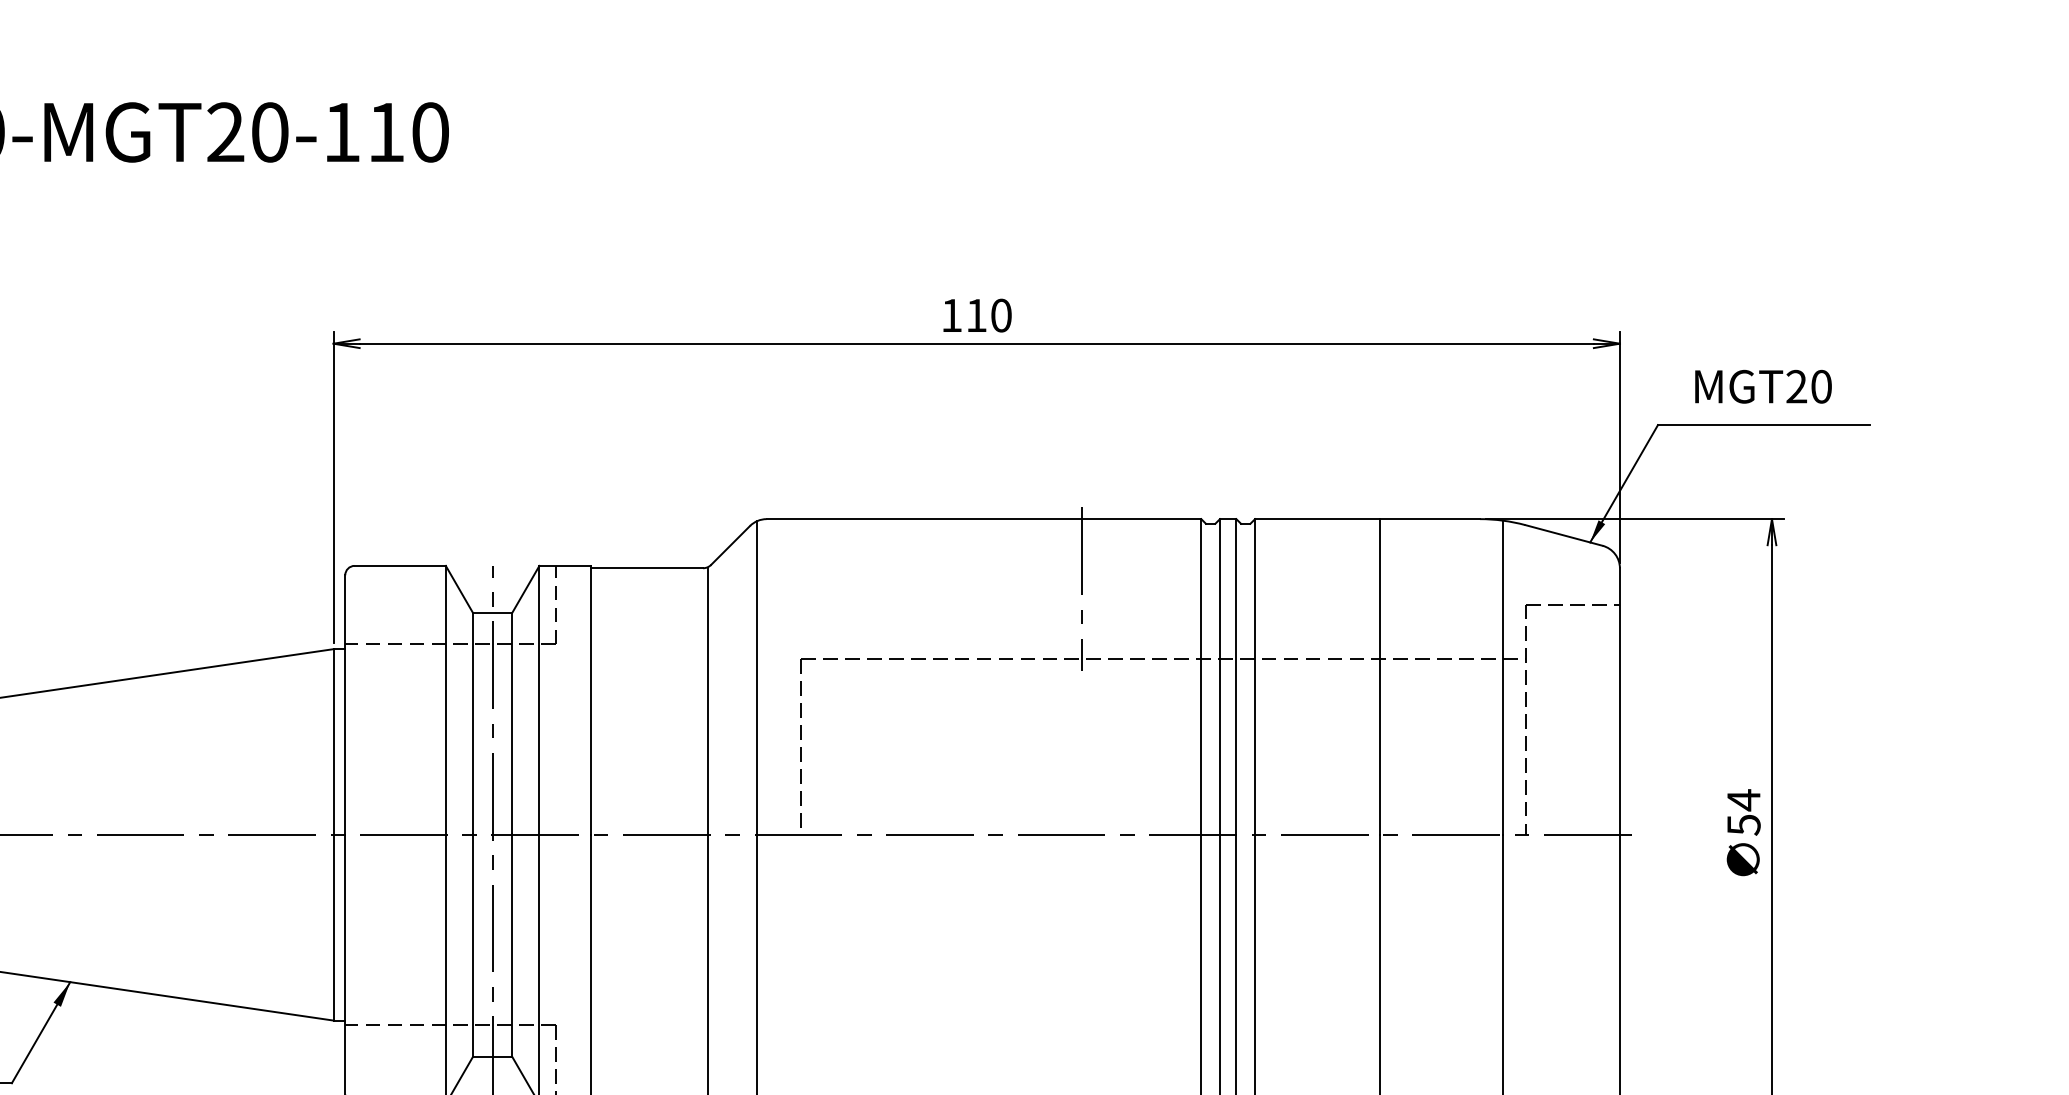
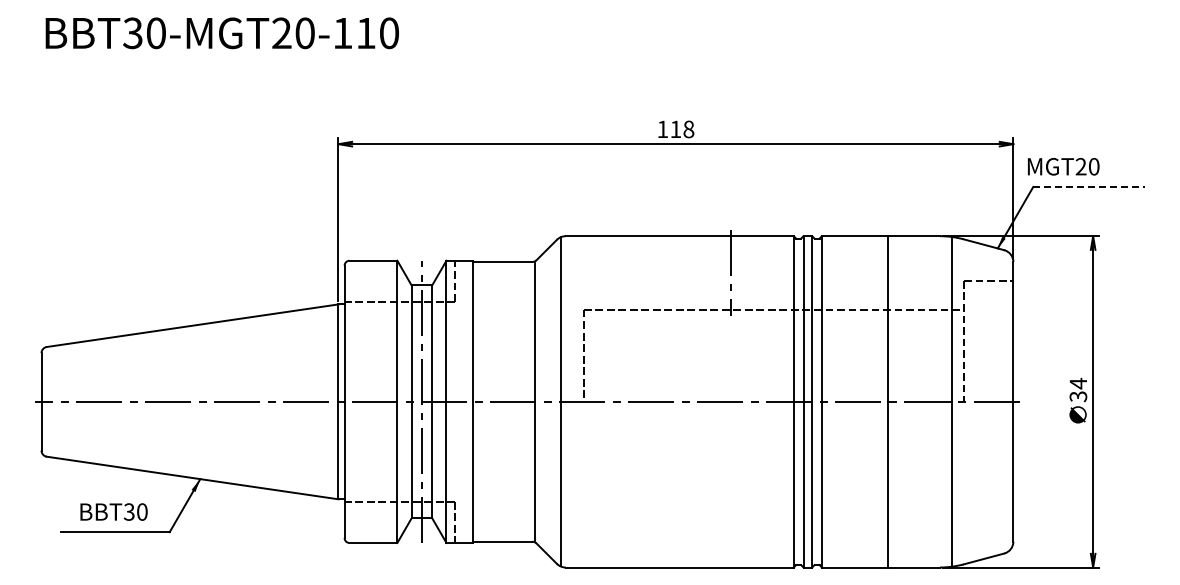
text: (1000, 315) -> (688, 129), 110 -> 118
text: (1763, 386) -> (1063, 166), moved
line: (1763, 424) -> (1088, 186), solid -> dashed
text: (1742, 824) -> (1077, 396), 54 -> 34

